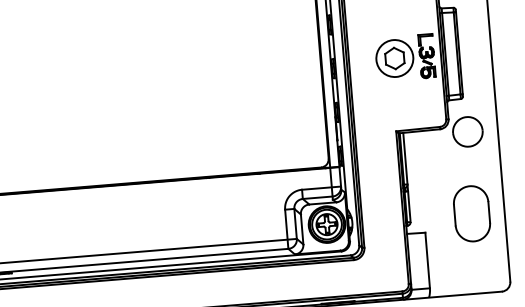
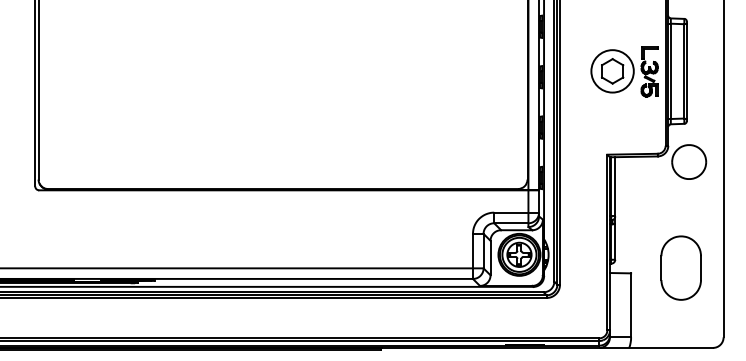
part: (471, 213) -> (680, 267), moved

